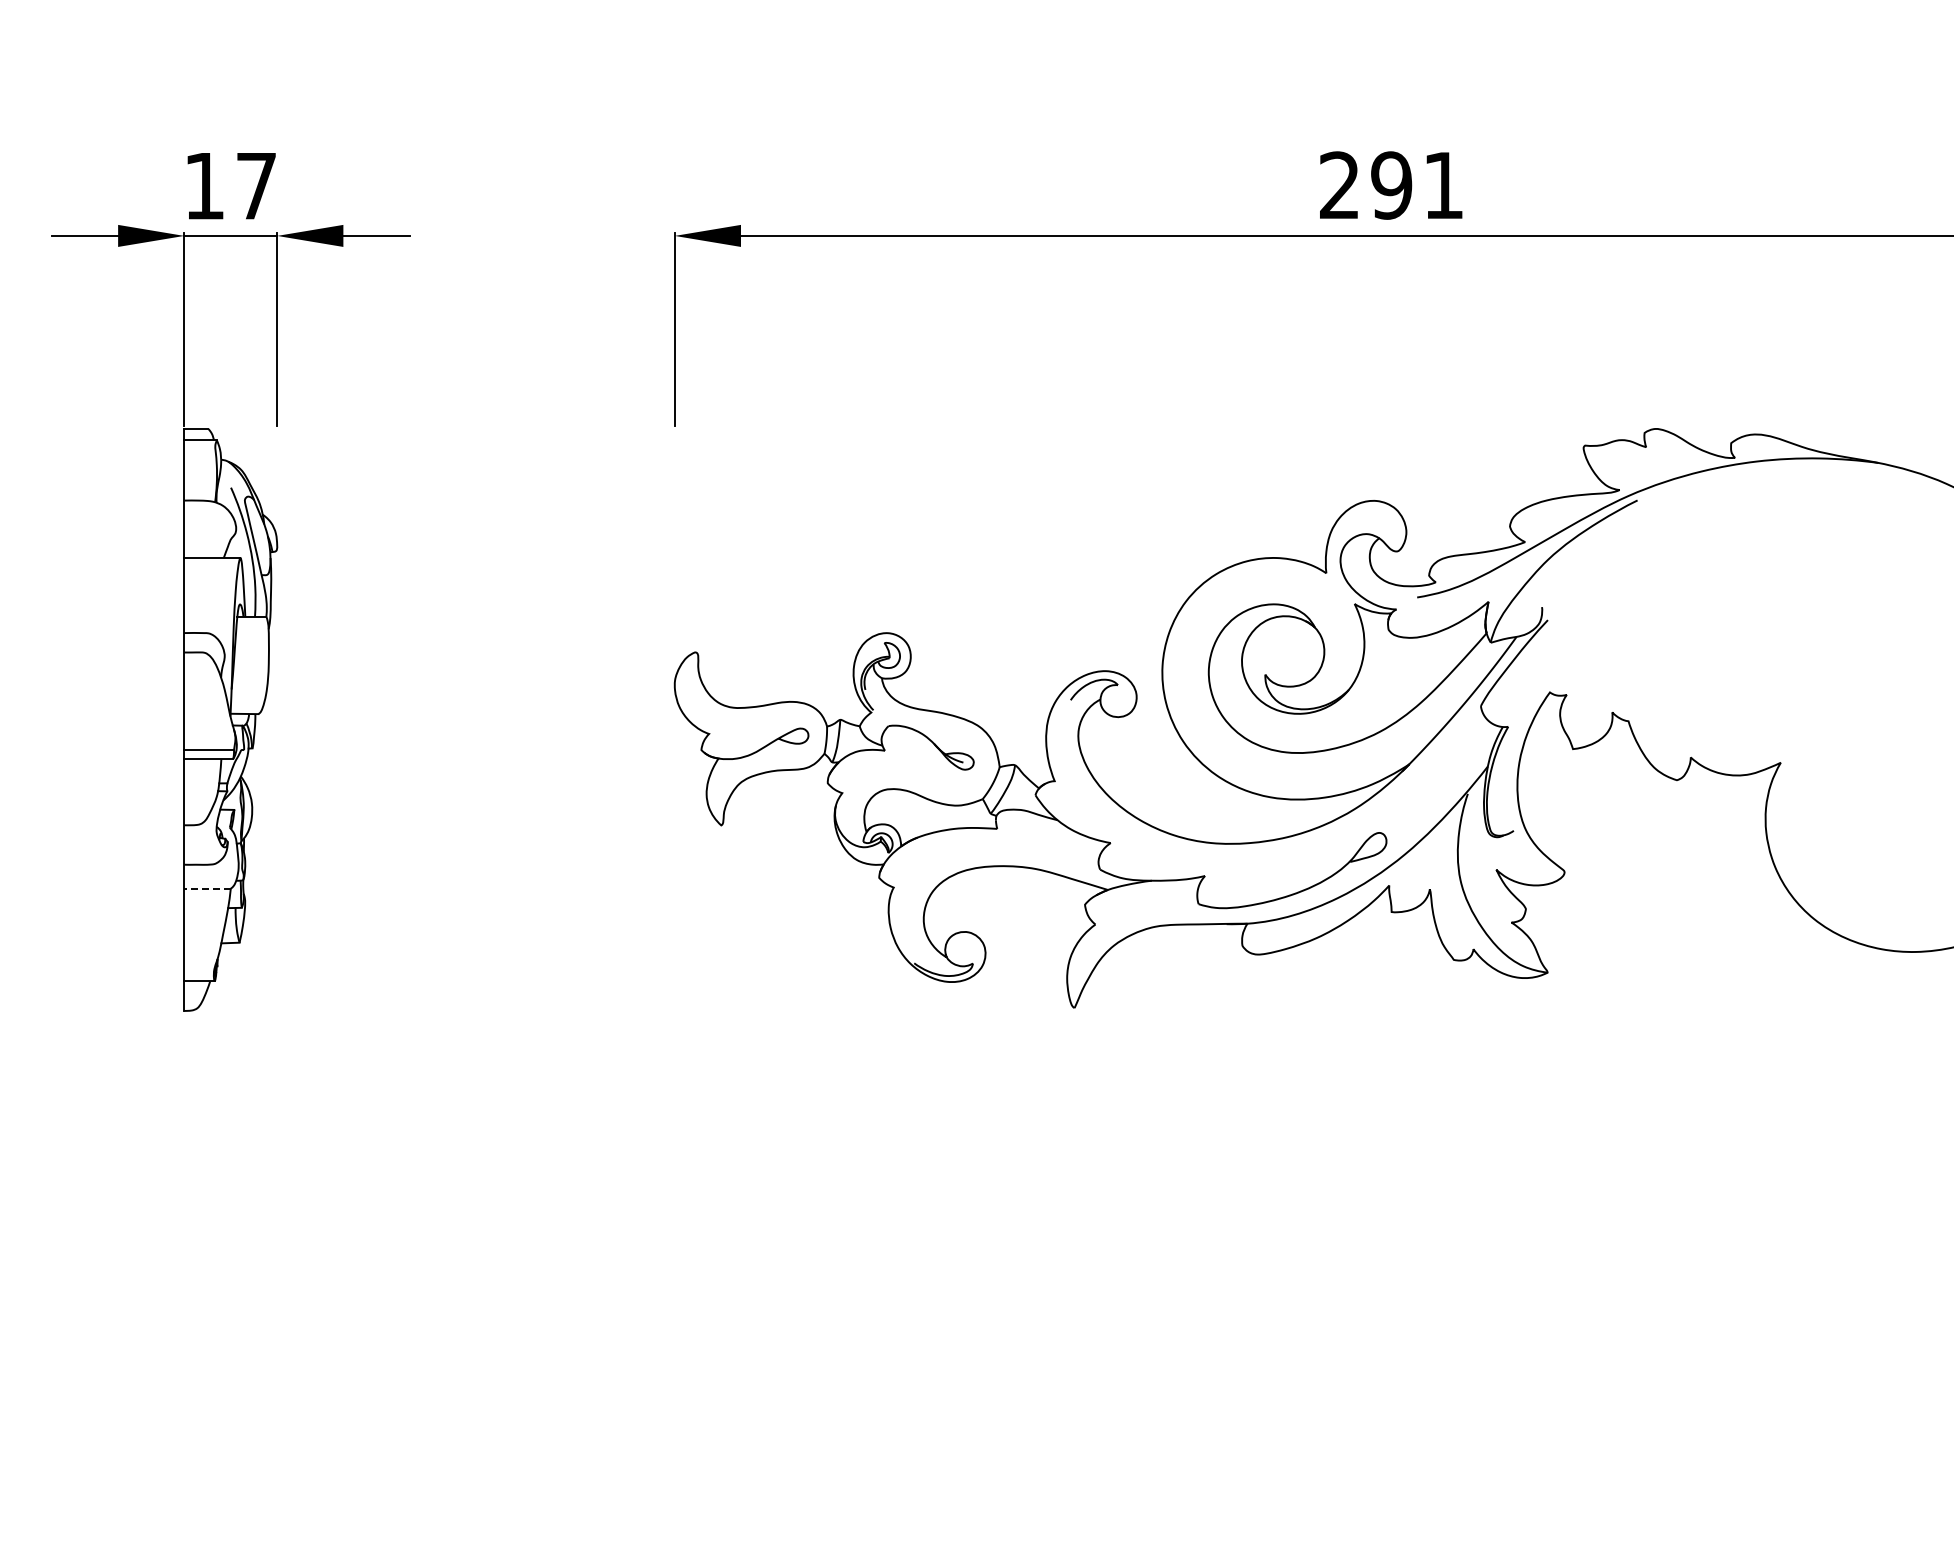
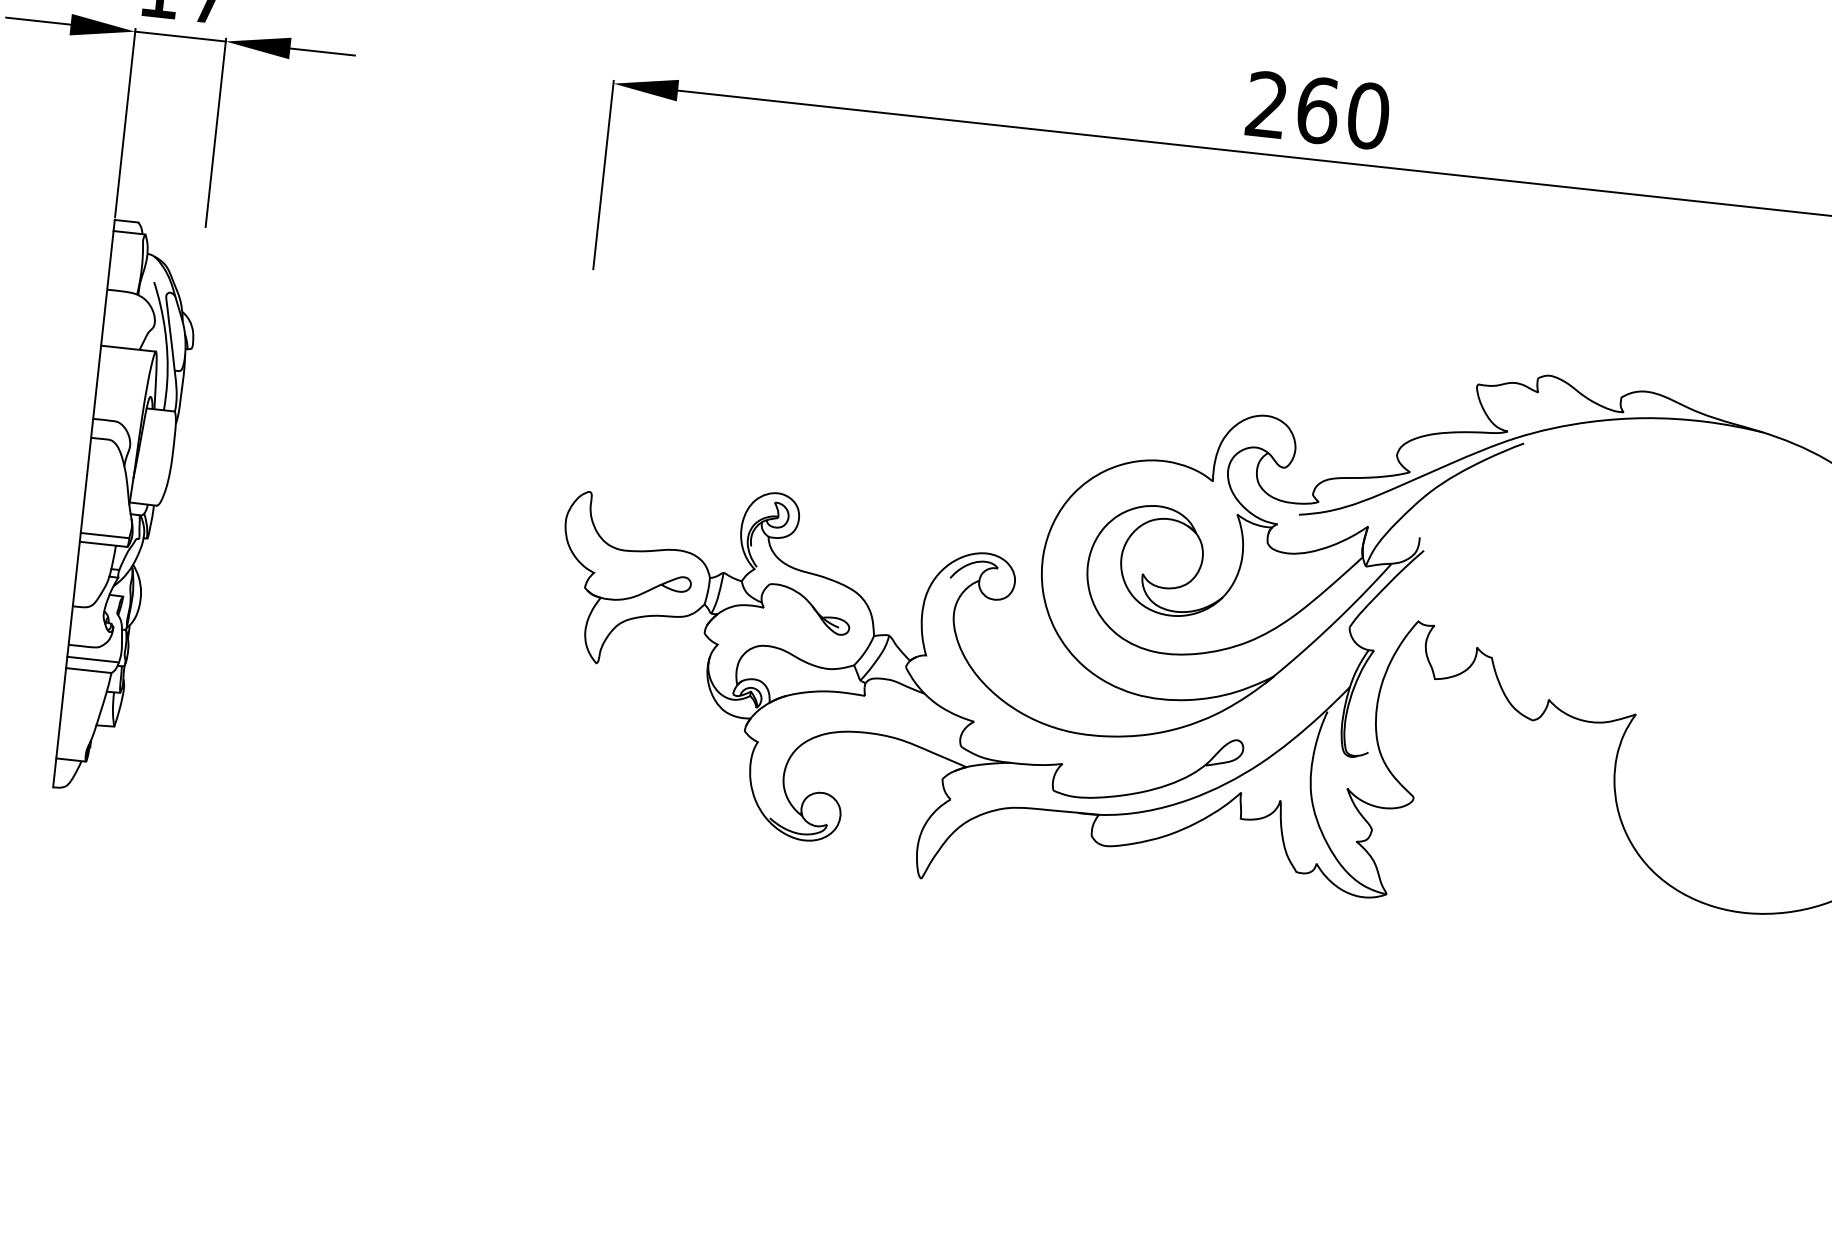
text: (1417, 185) -> (1342, 113), 291 -> 260
line: (210, 877) -> (92, 659), added
line: (207, 888) -> (88, 670), dashed -> solid

